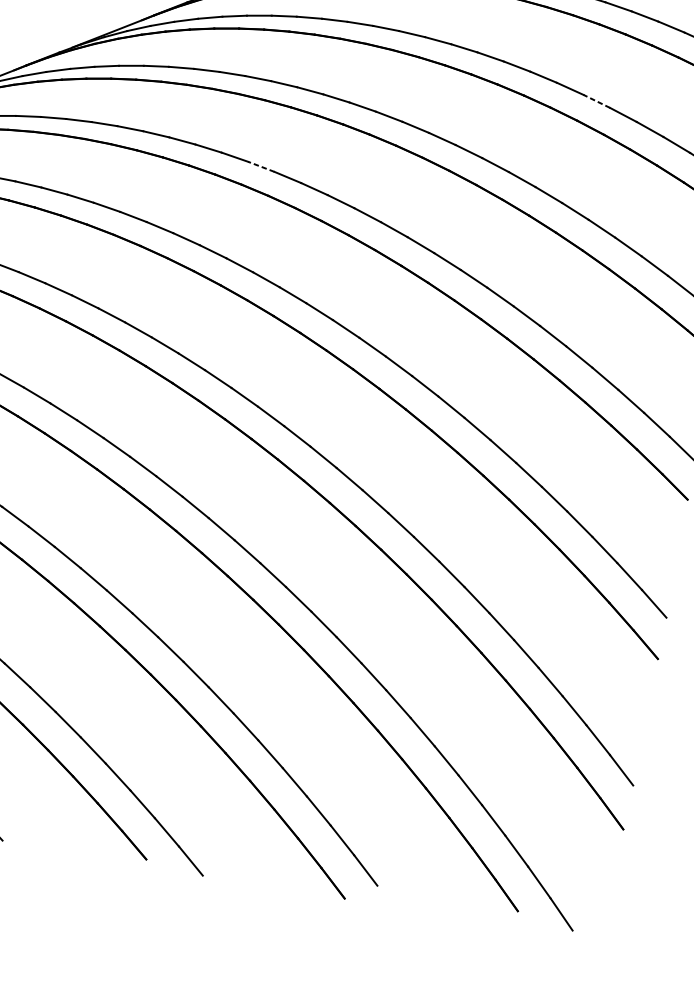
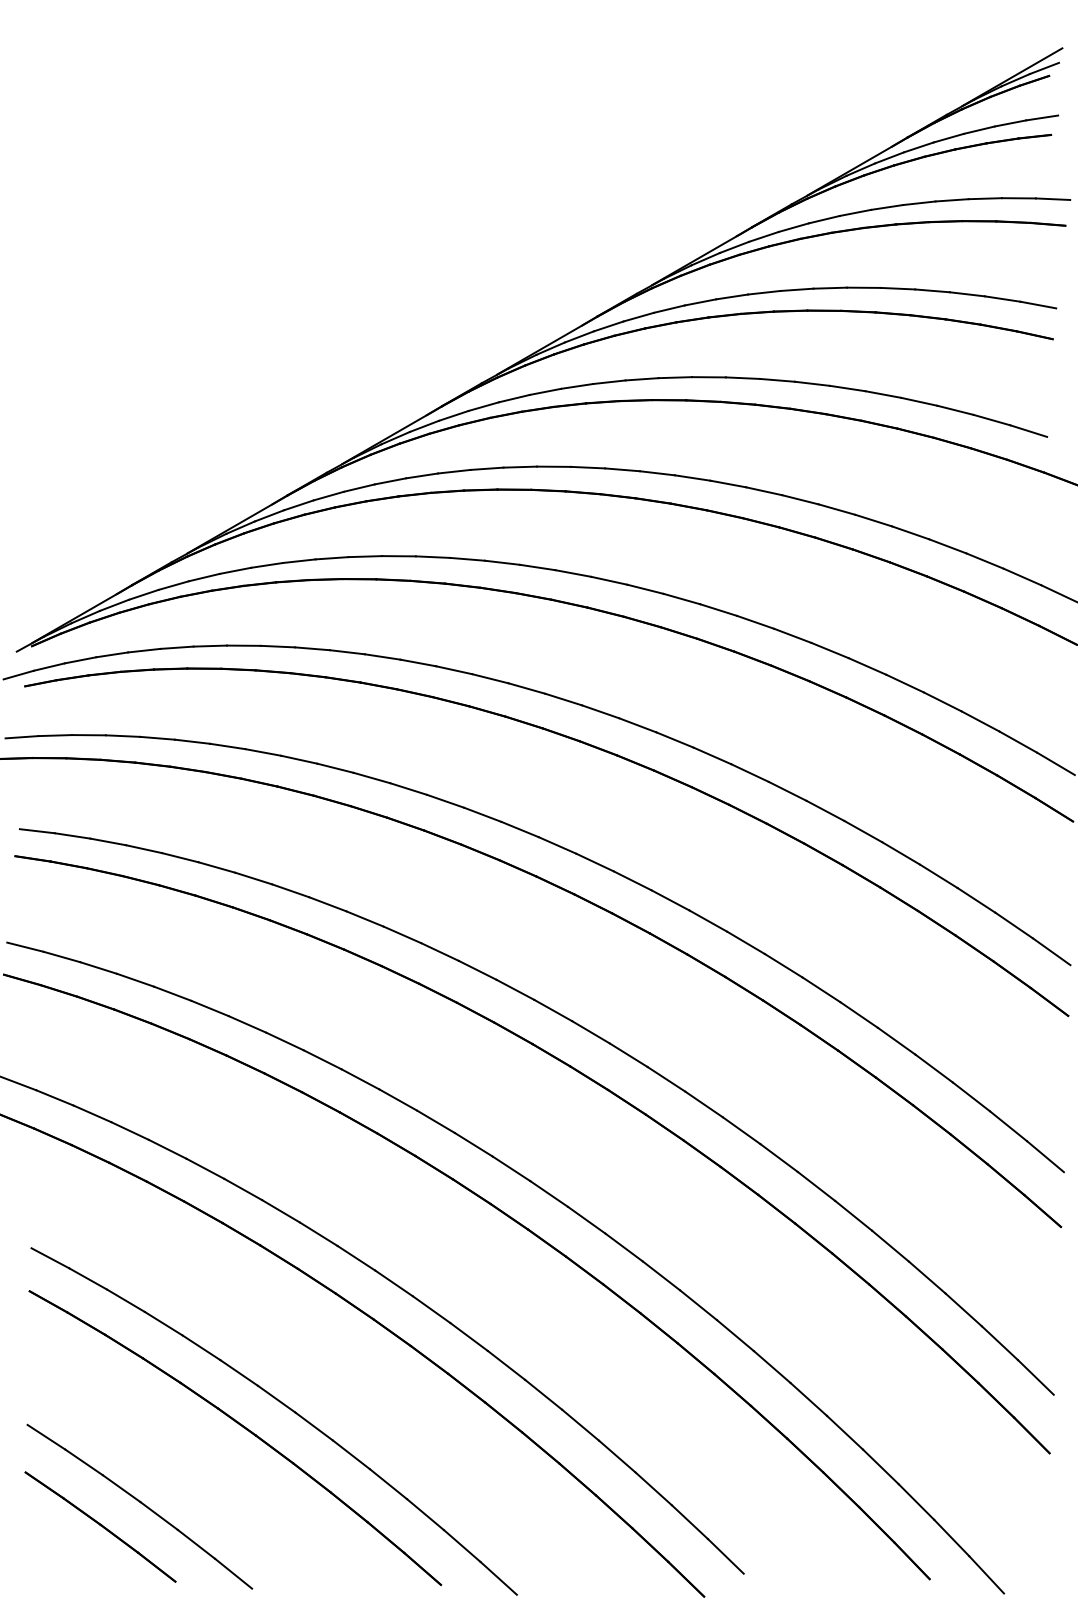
line: (596, 101) -> (873, 520), dashed -> solid
line: (260, 166) -> (453, 670), dashed -> solid

